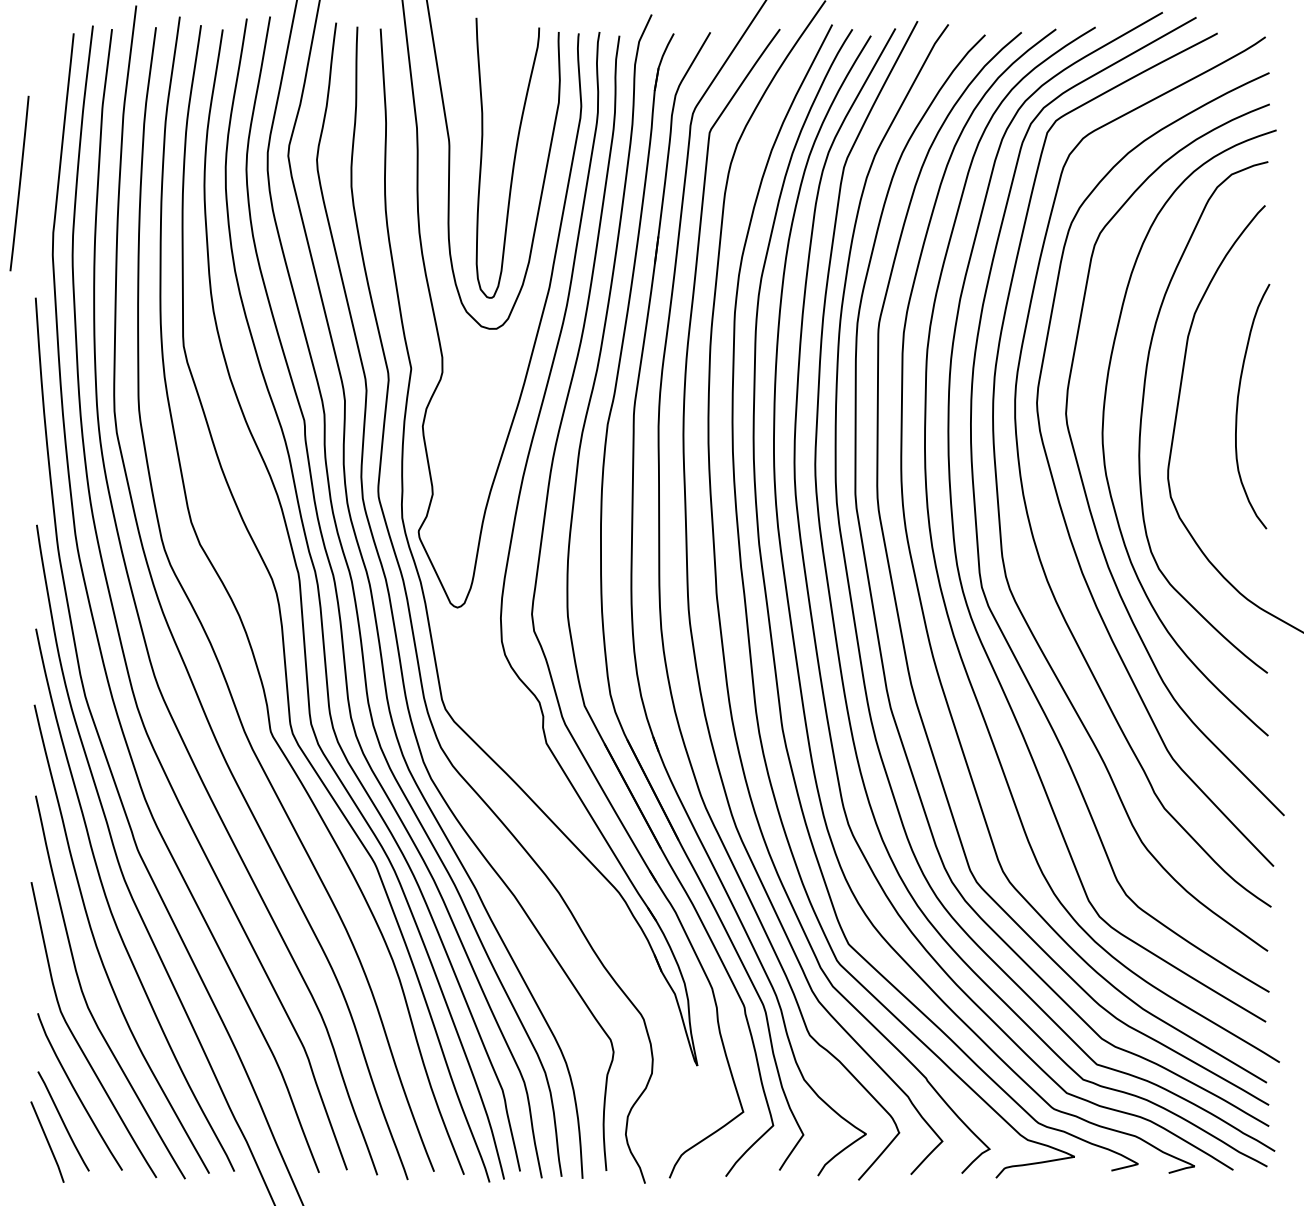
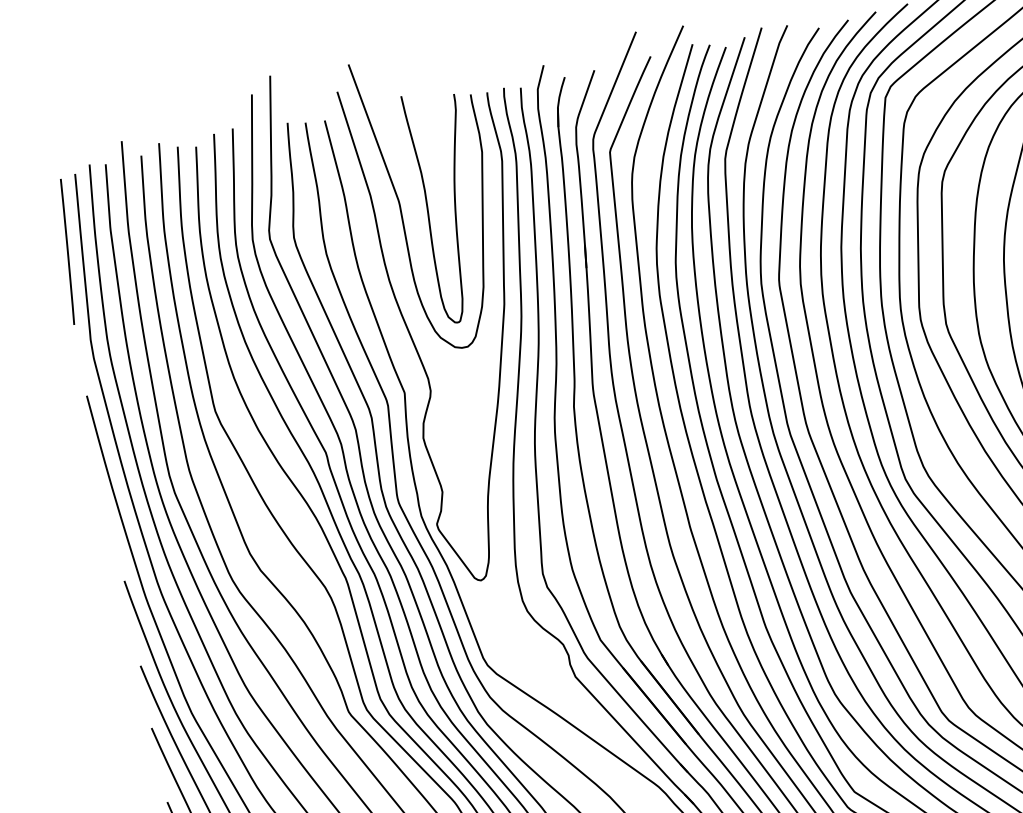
line: (19, 183) -> (67, 251), moved

